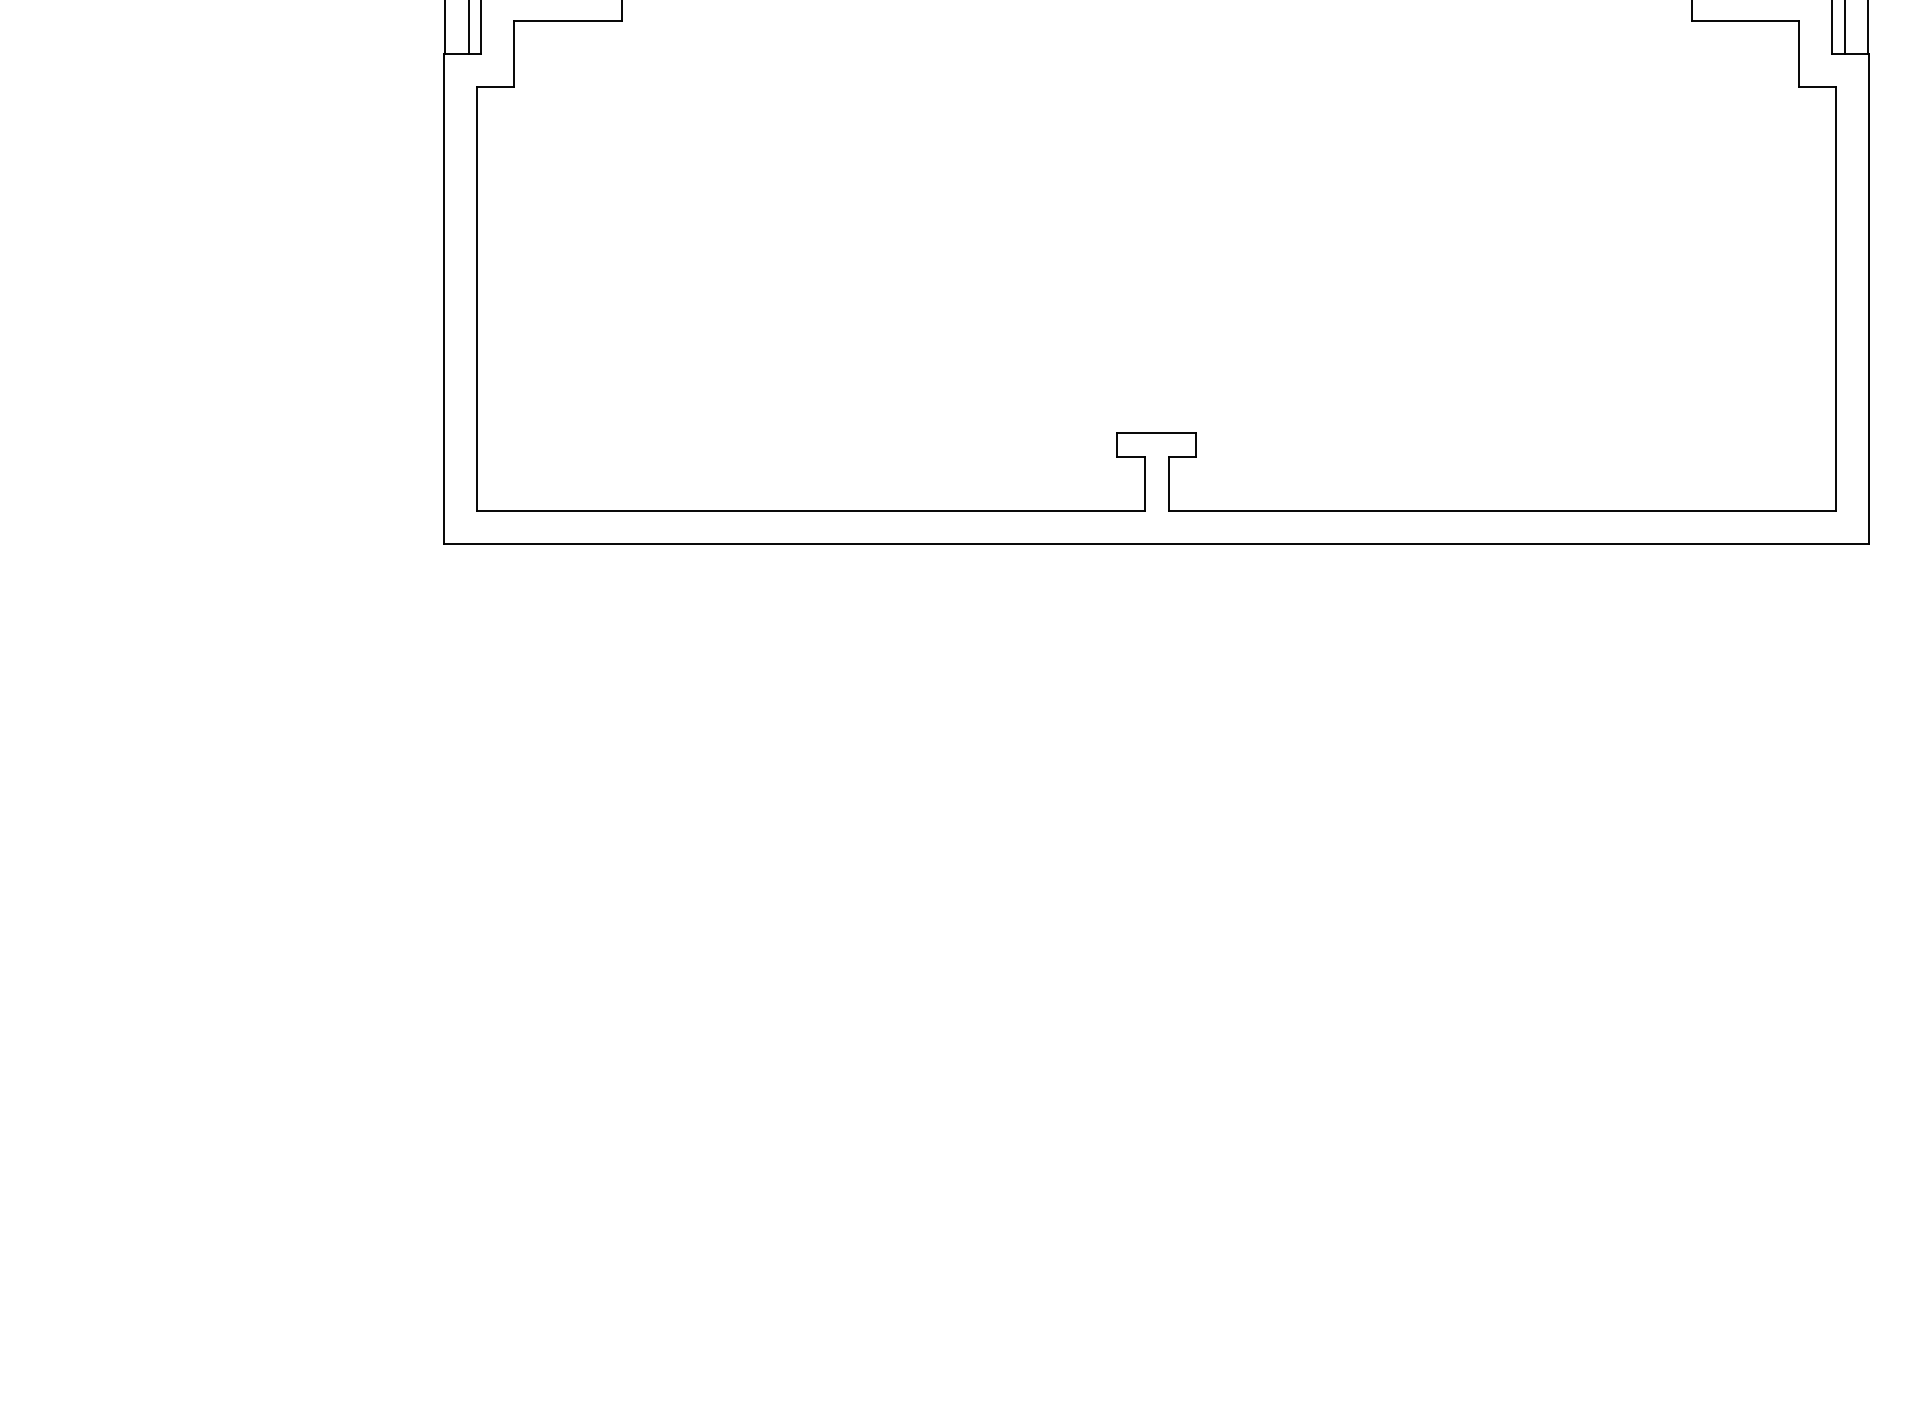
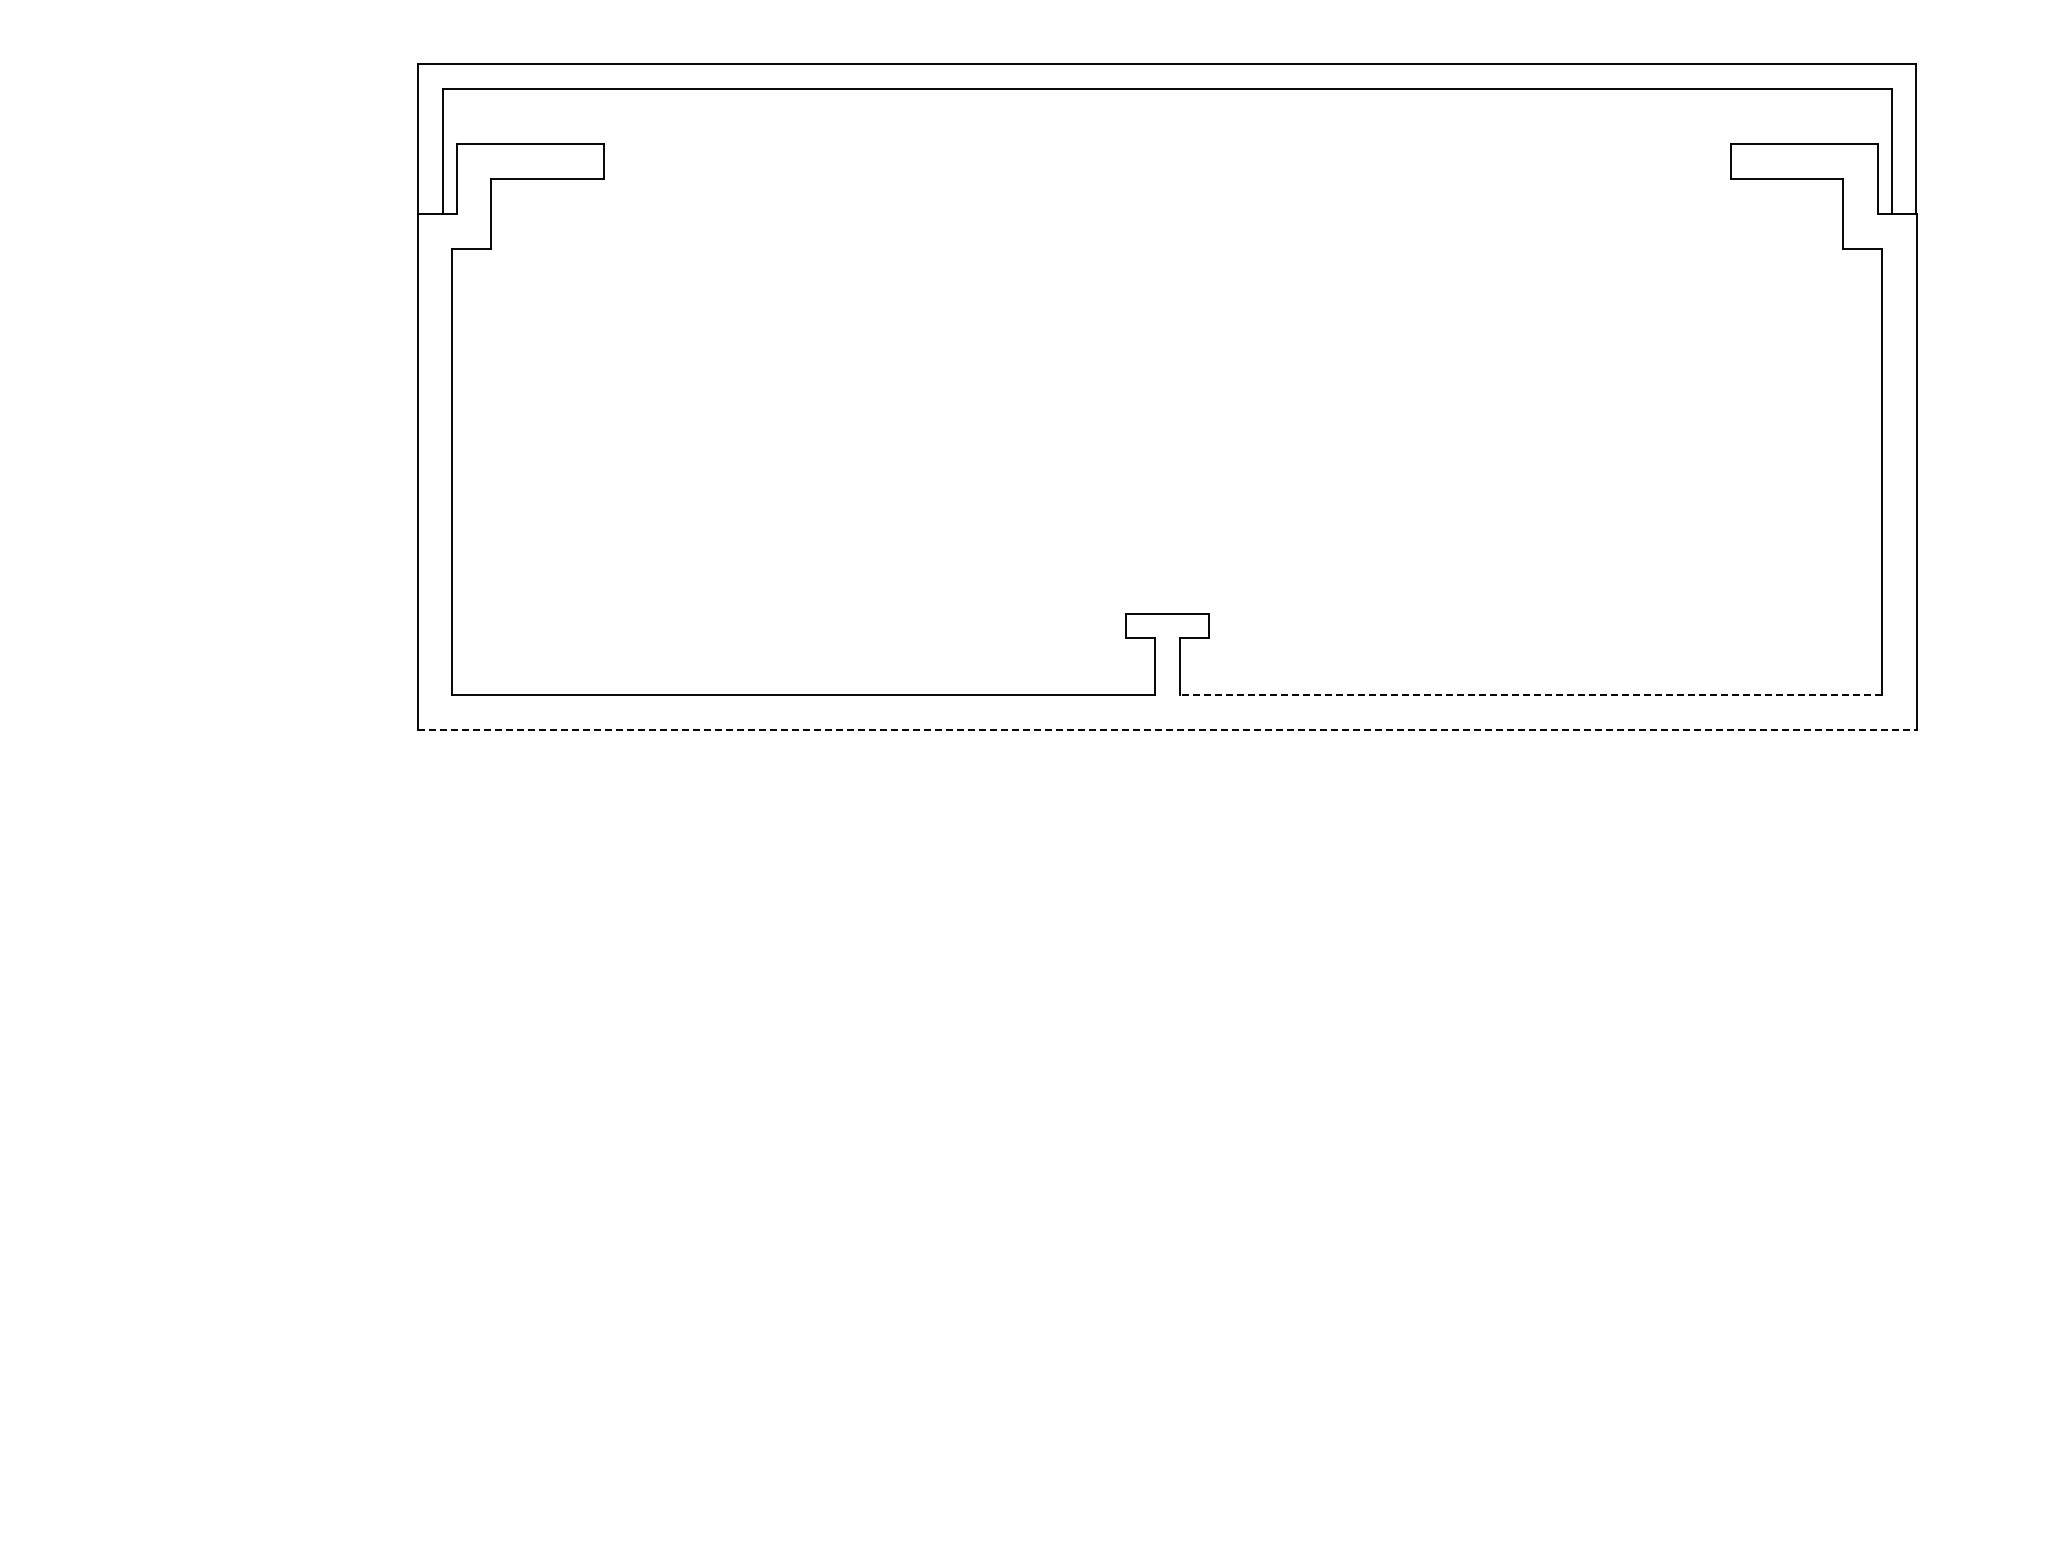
line: (1501, 510) -> (1530, 694), solid -> dashed
line: (1156, 543) -> (1167, 729), solid -> dashed

